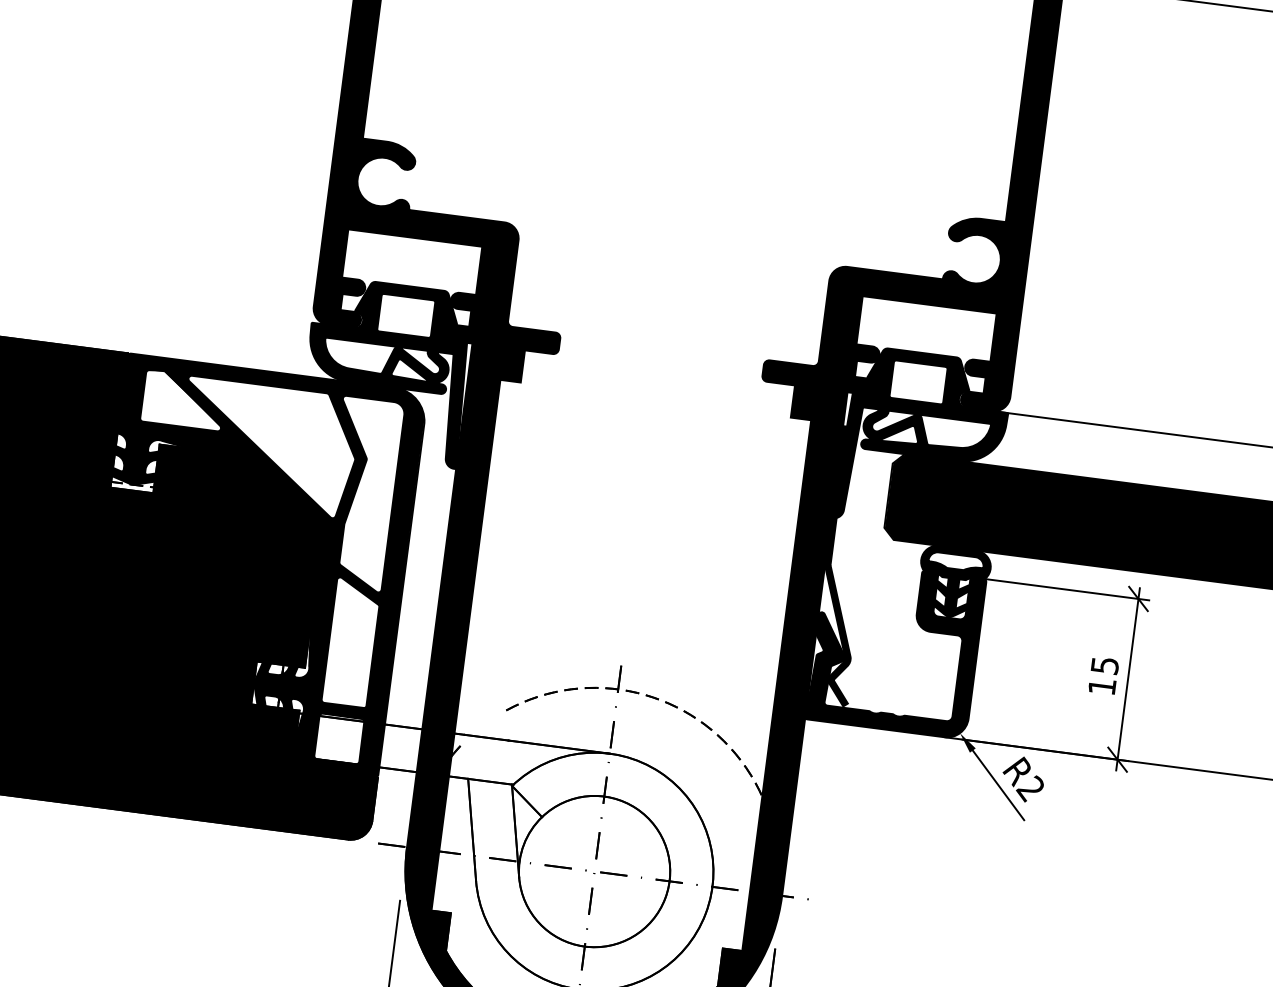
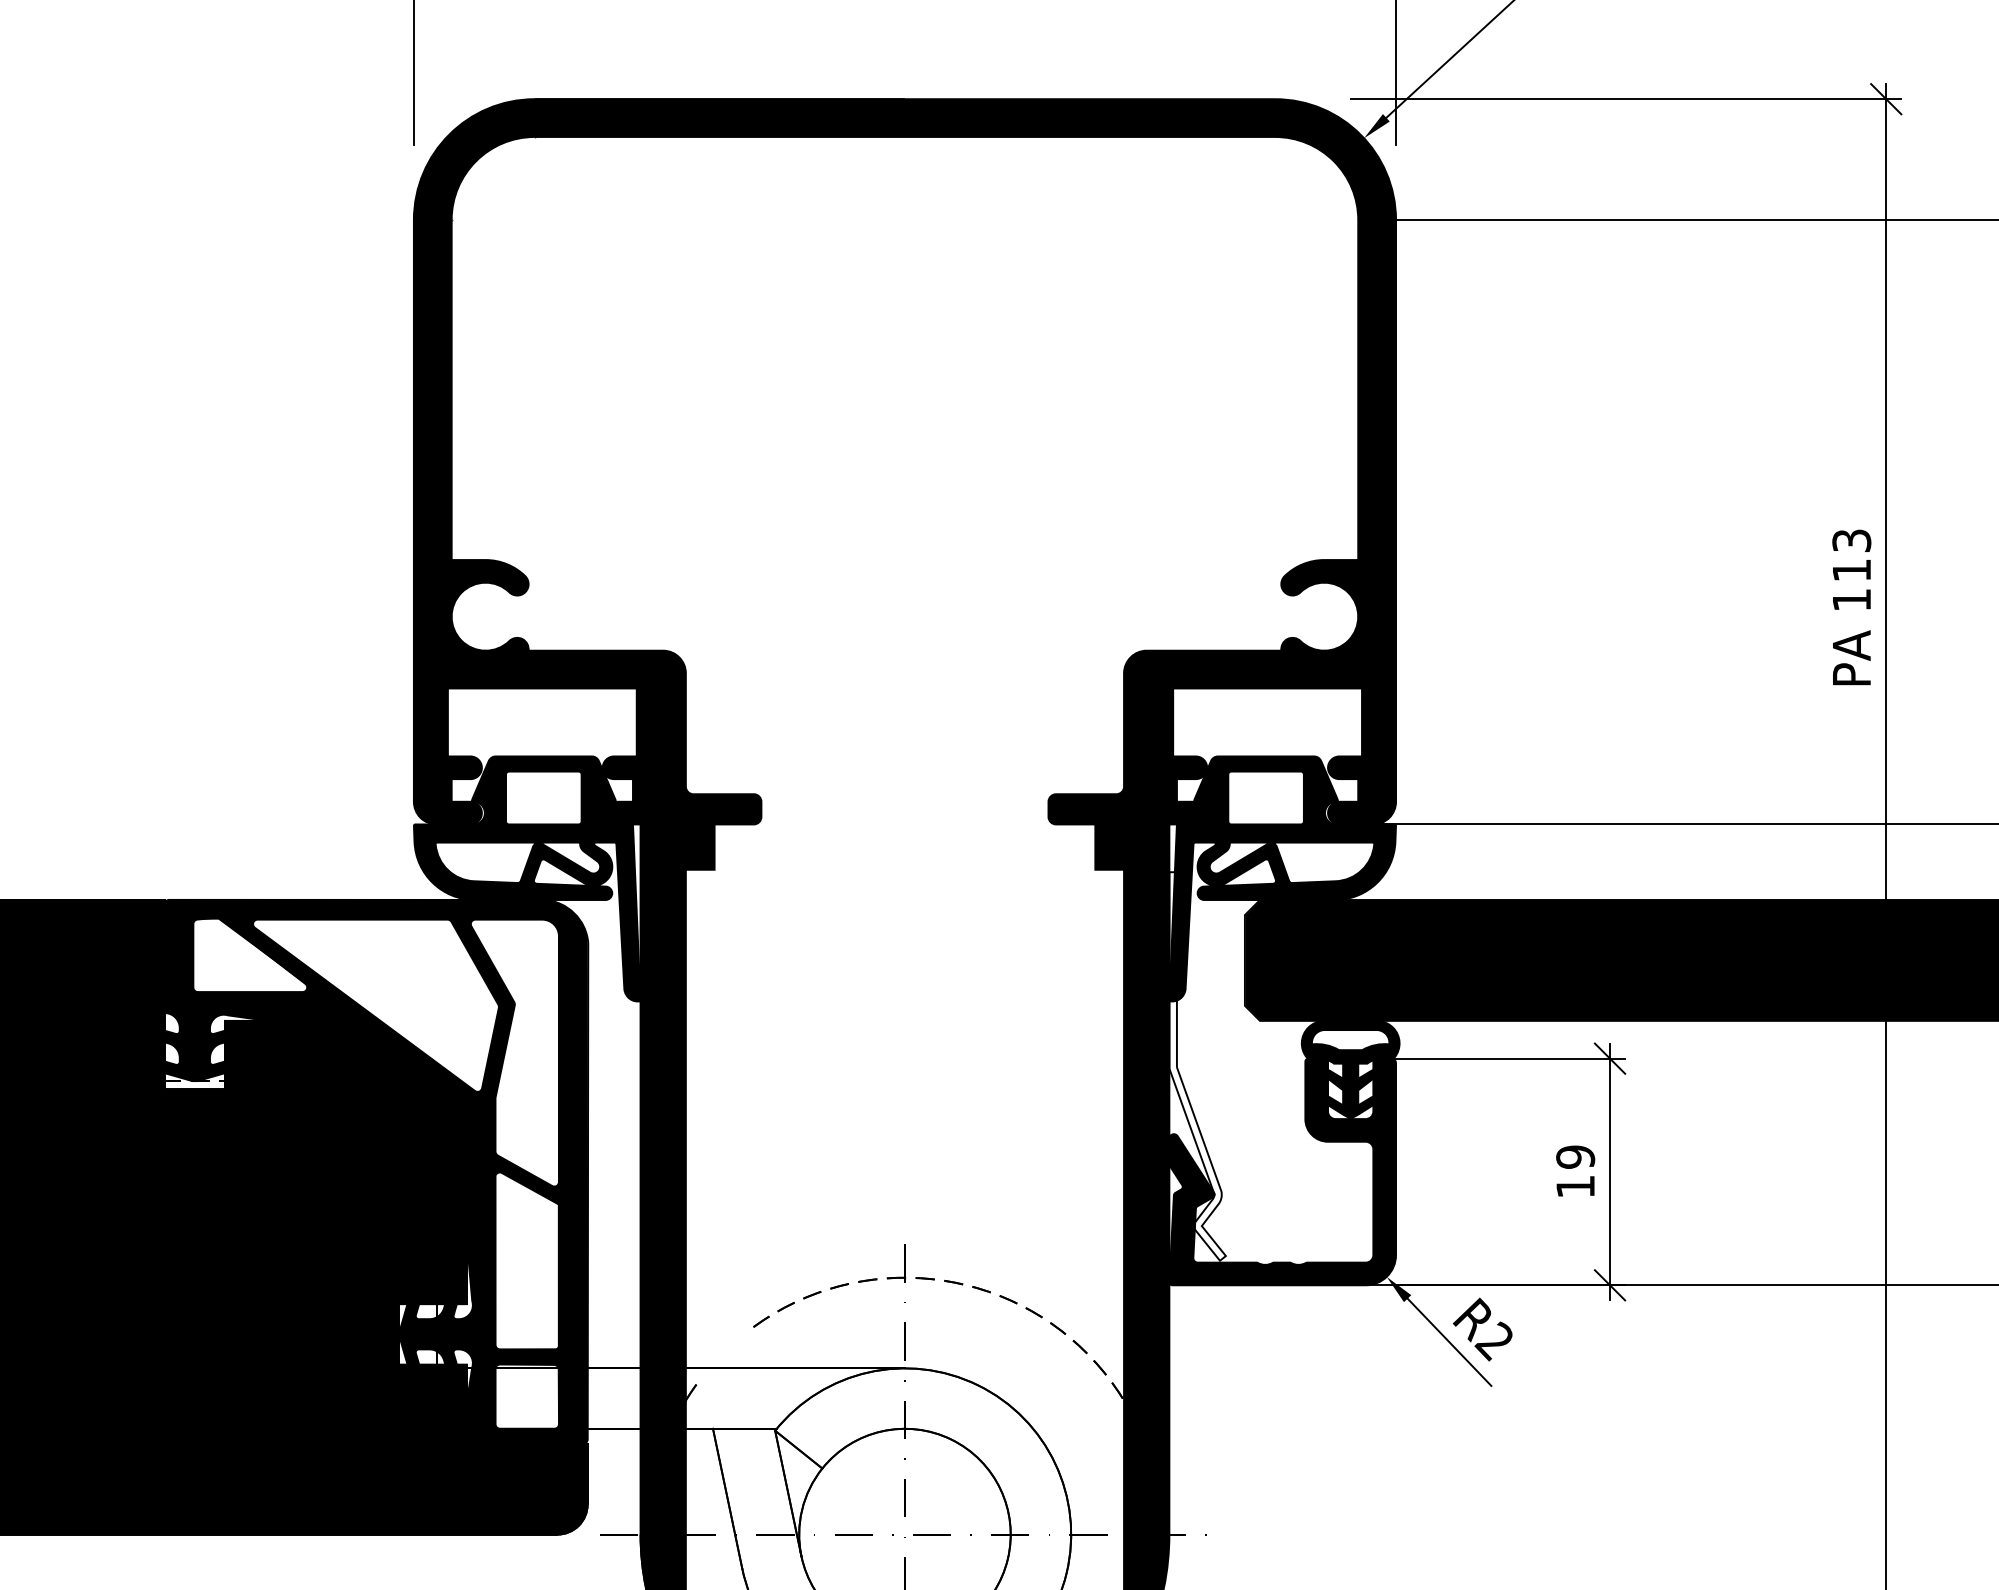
fill: (845, 566) -> (1197, 1066), removed
text: (1104, 665) -> (1575, 1156), 15 -> 19

